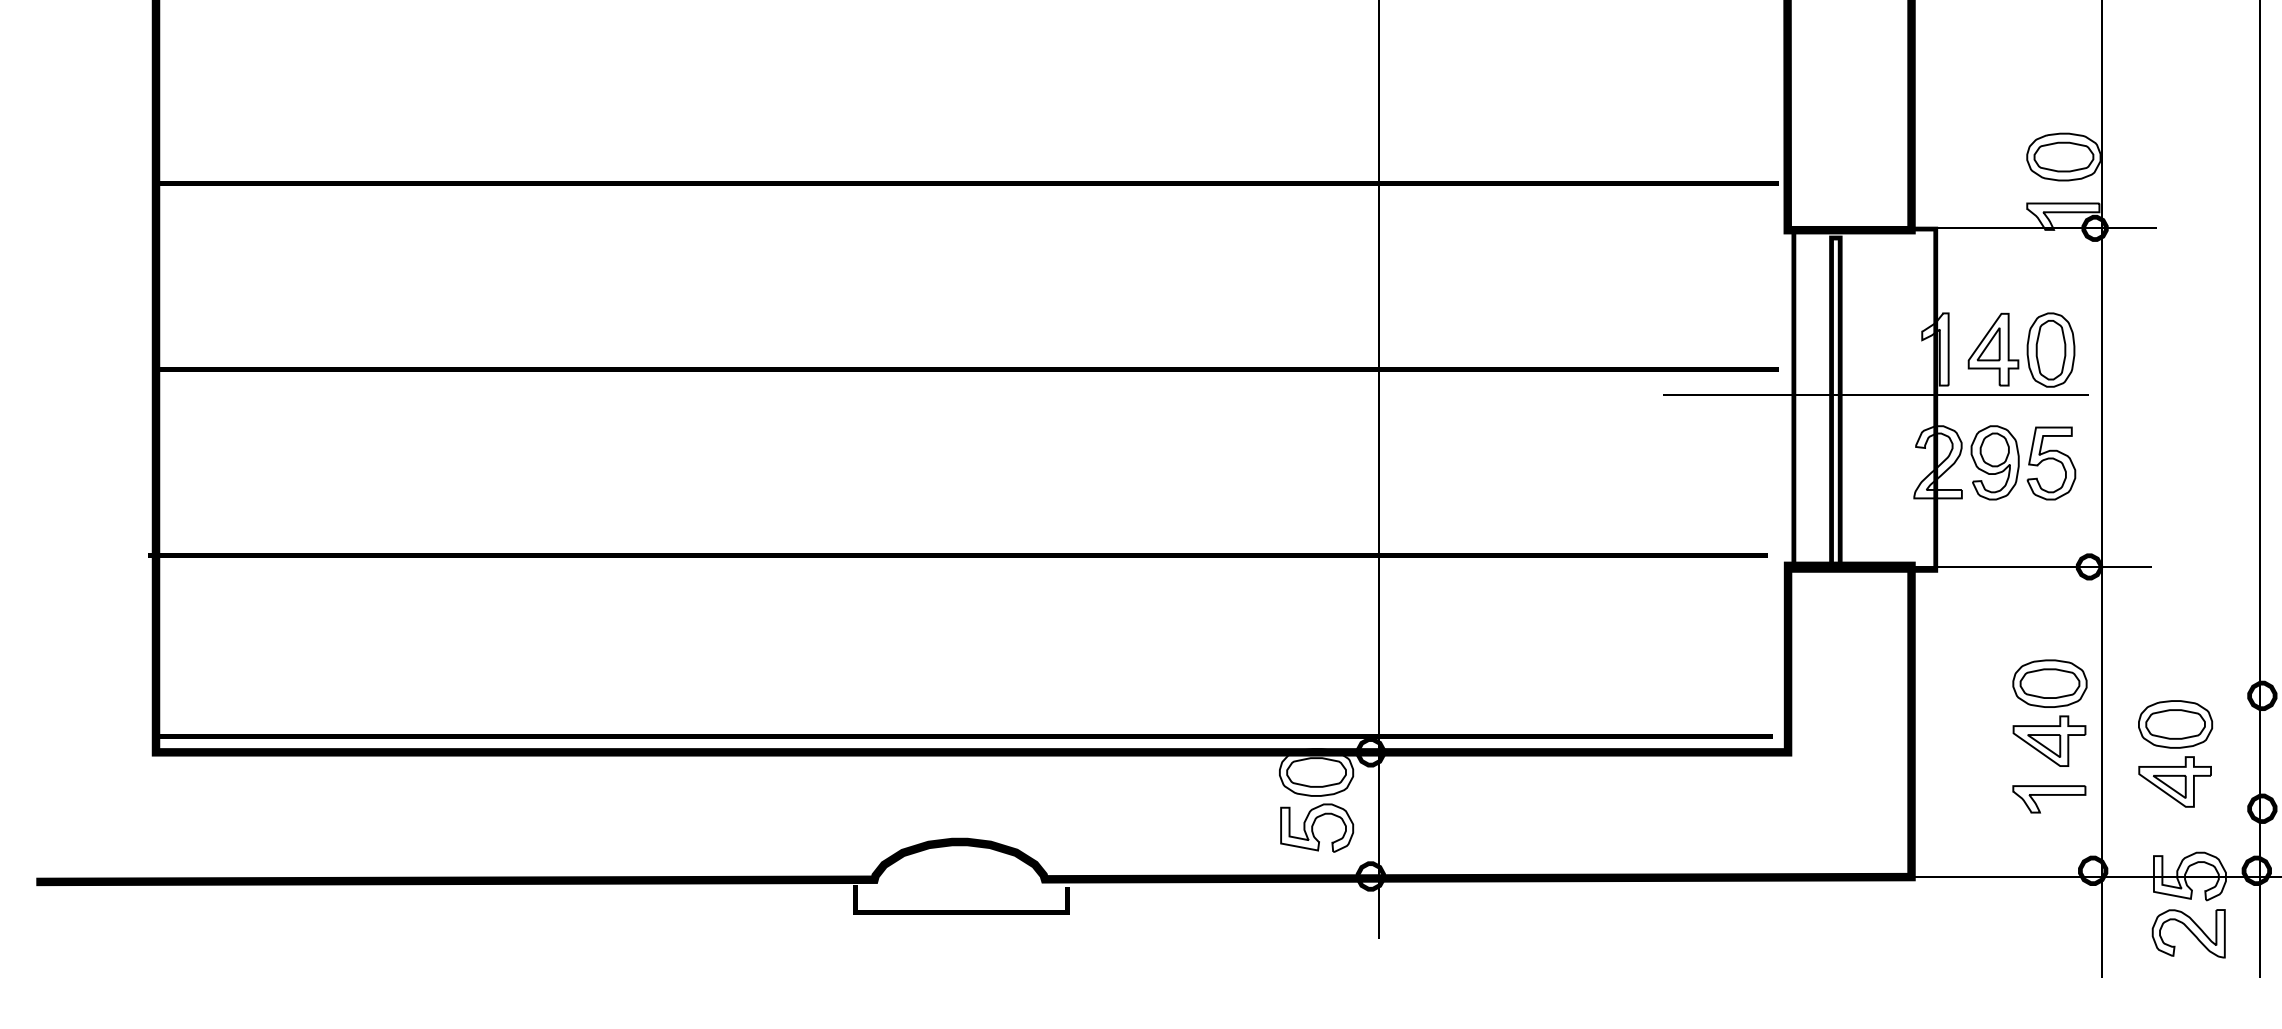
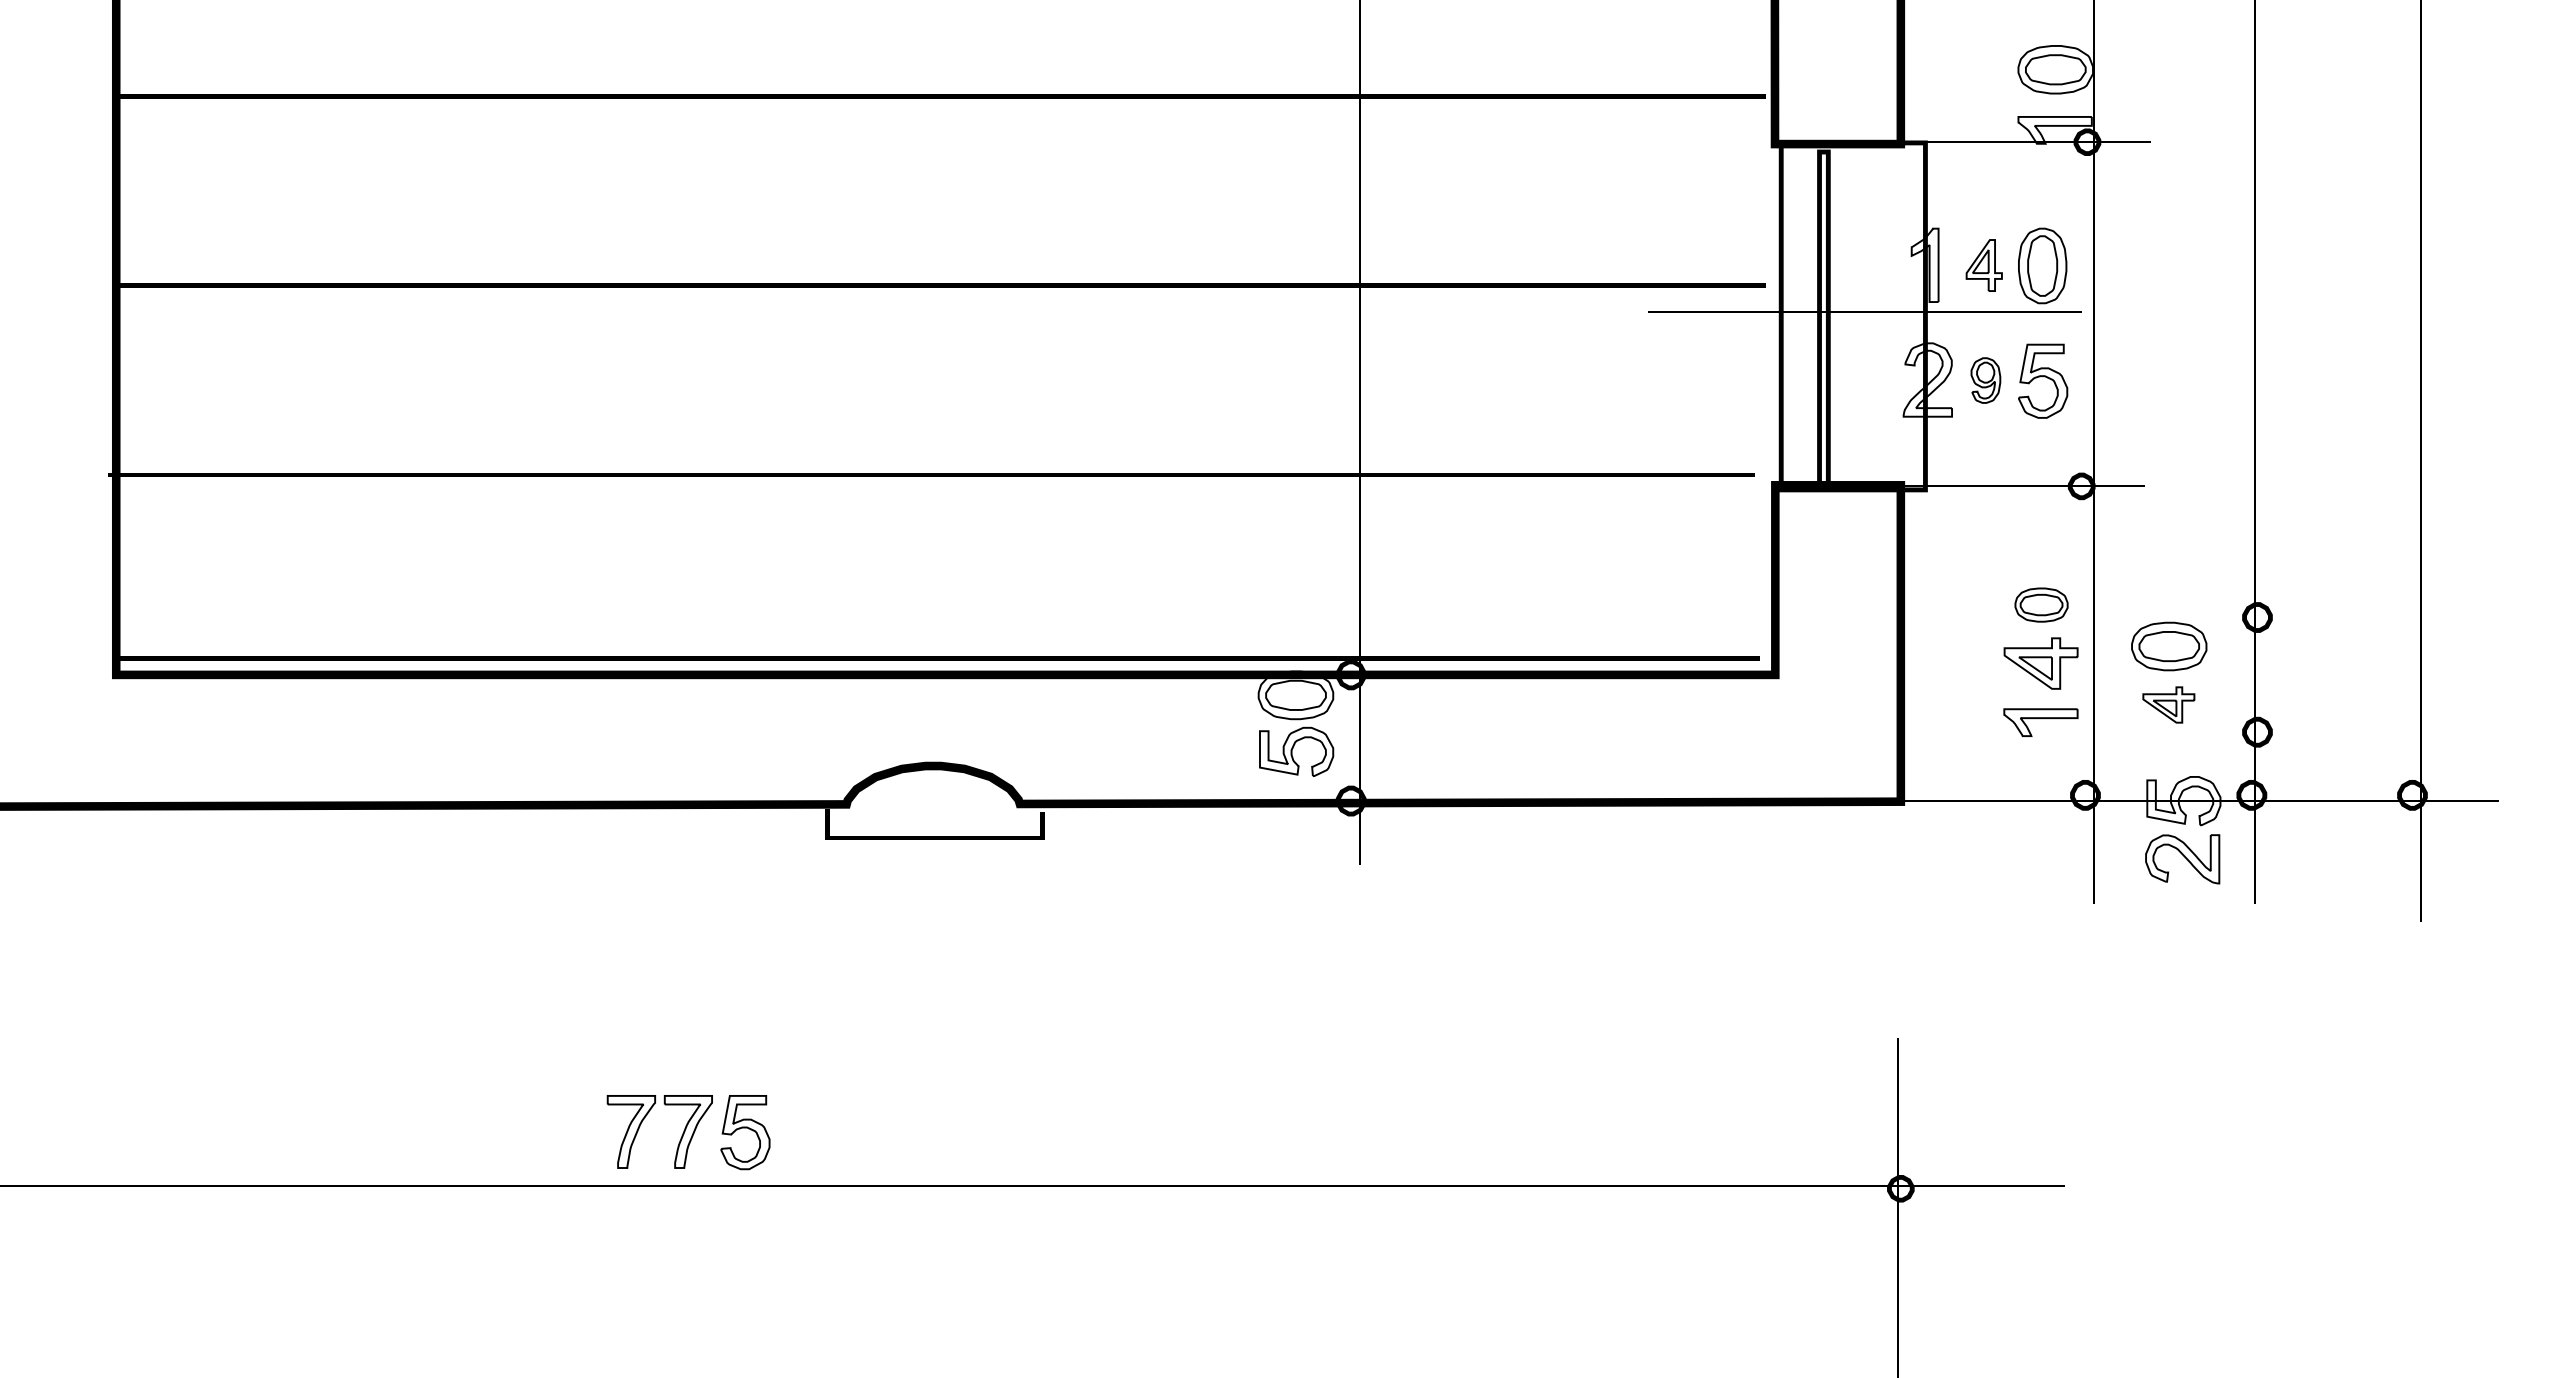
part: (1993, 349) -> (1984, 265), size x0.7
part: (1994, 462) -> (1985, 380), size x0.6
part: (2049, 683) -> (2041, 604), size x0.7
part: (2174, 781) -> (2168, 704), size x0.7

